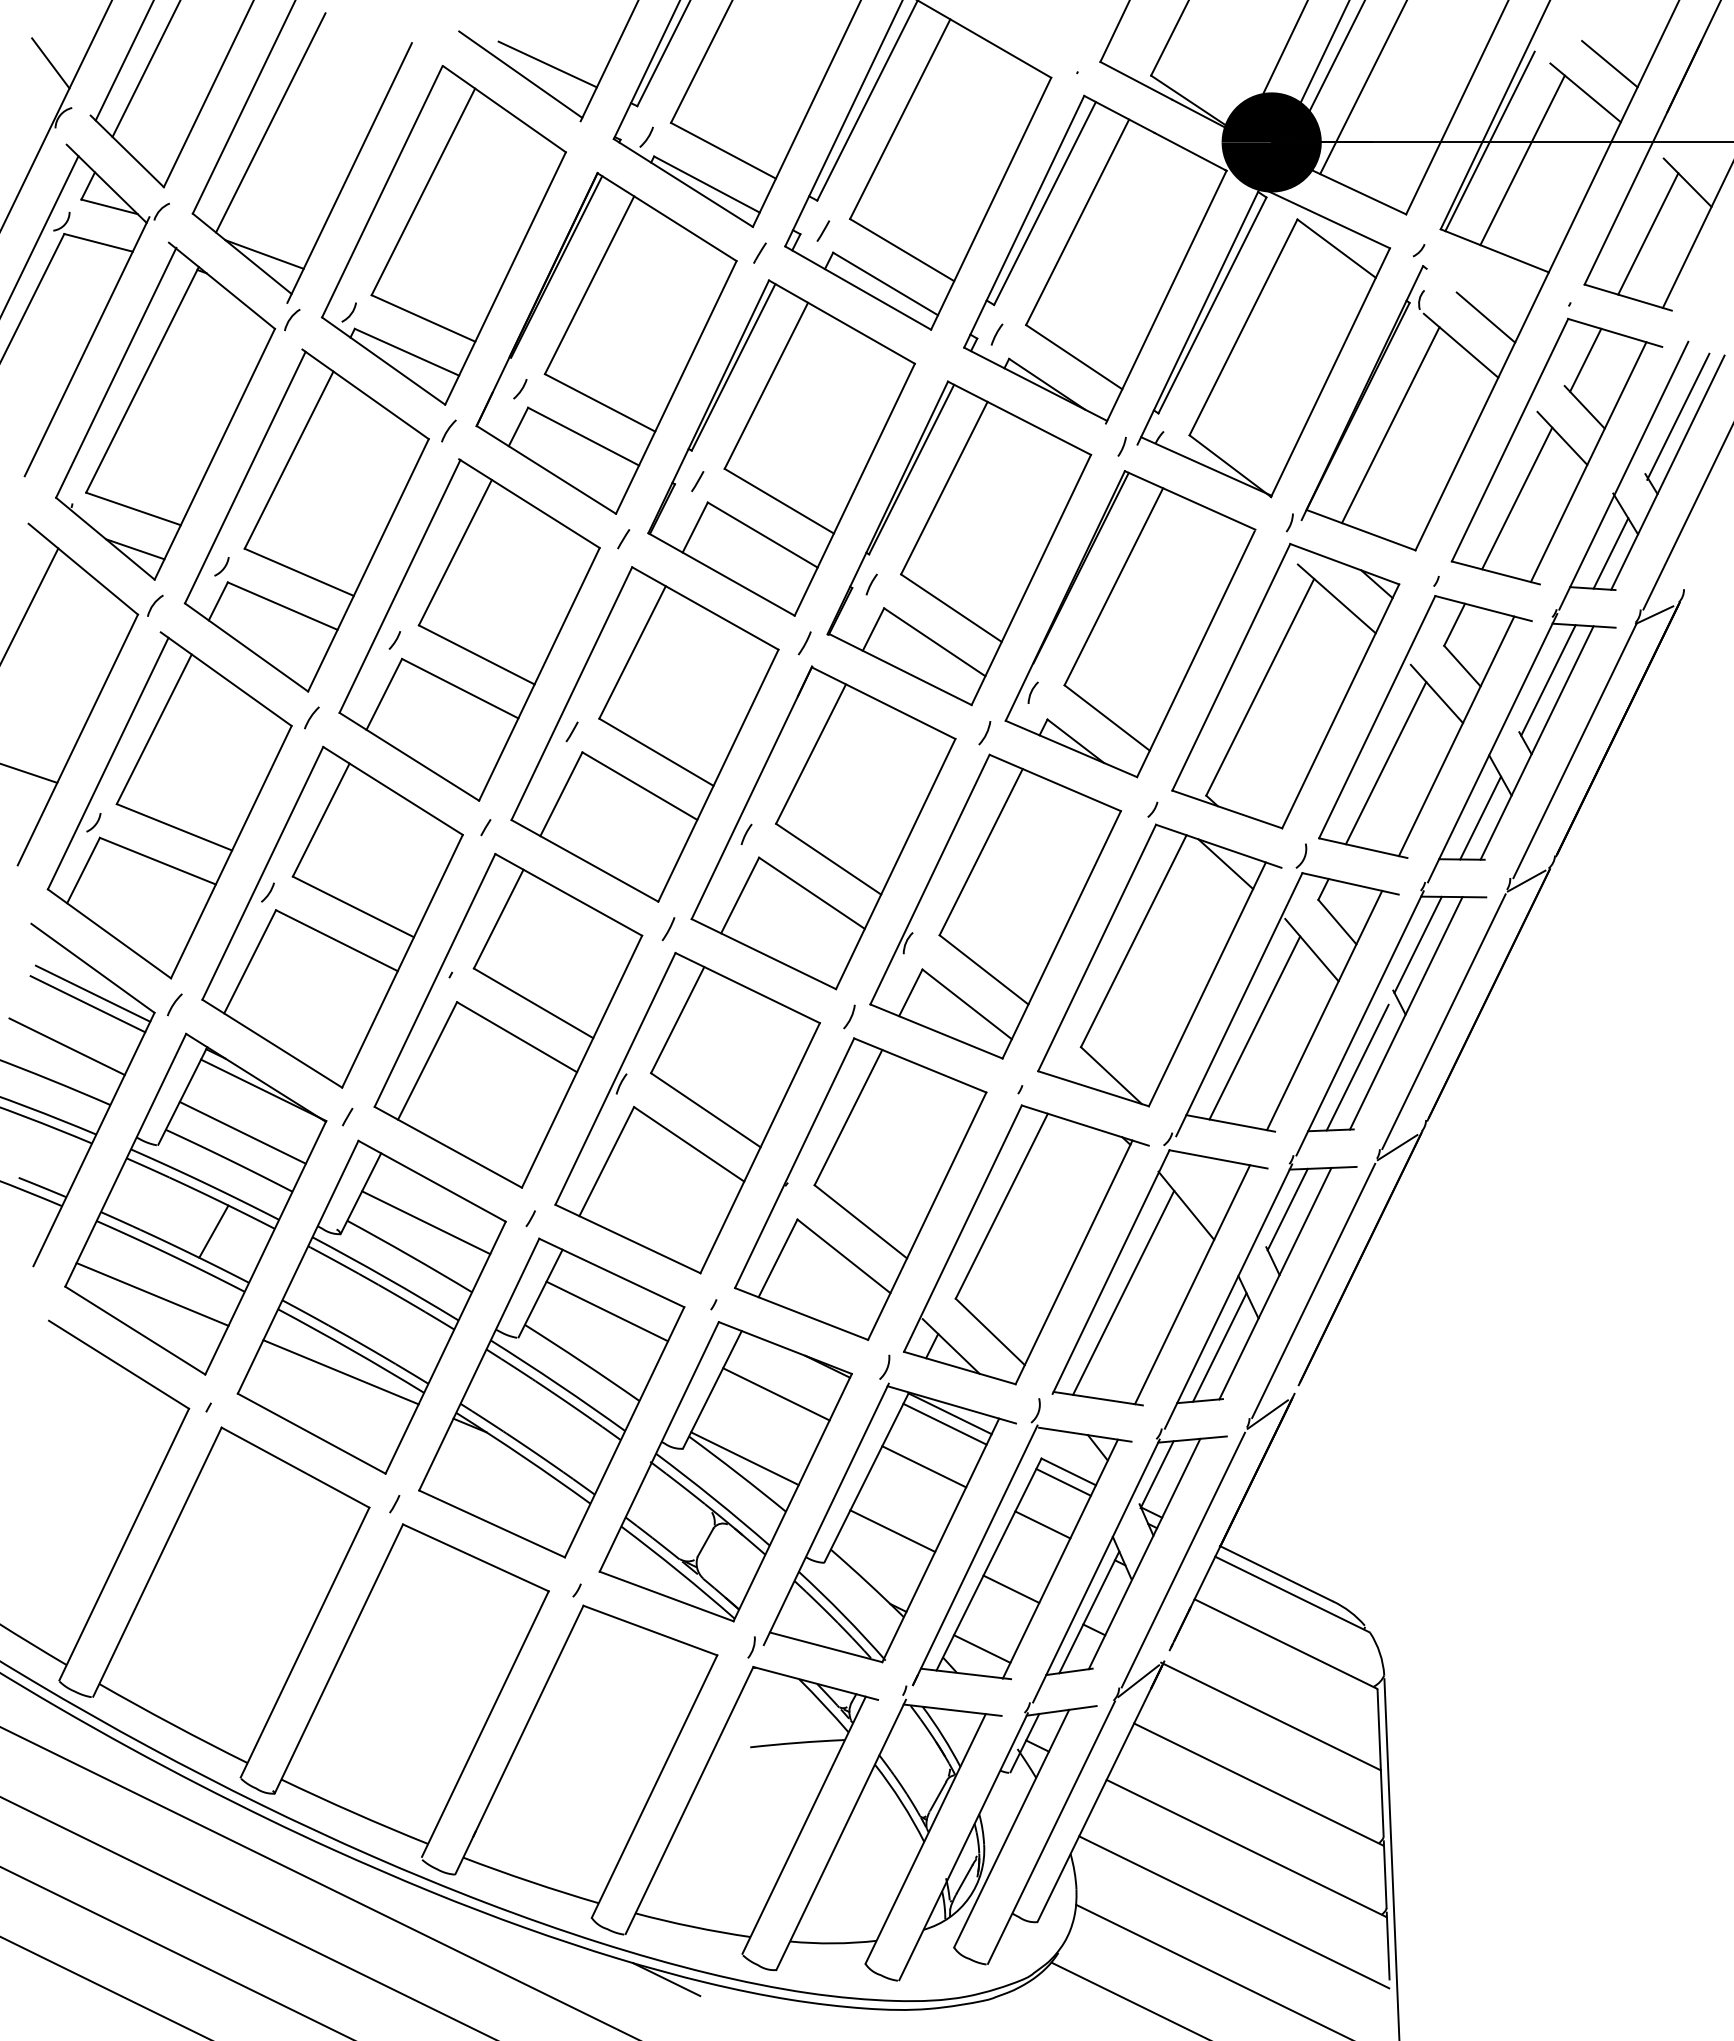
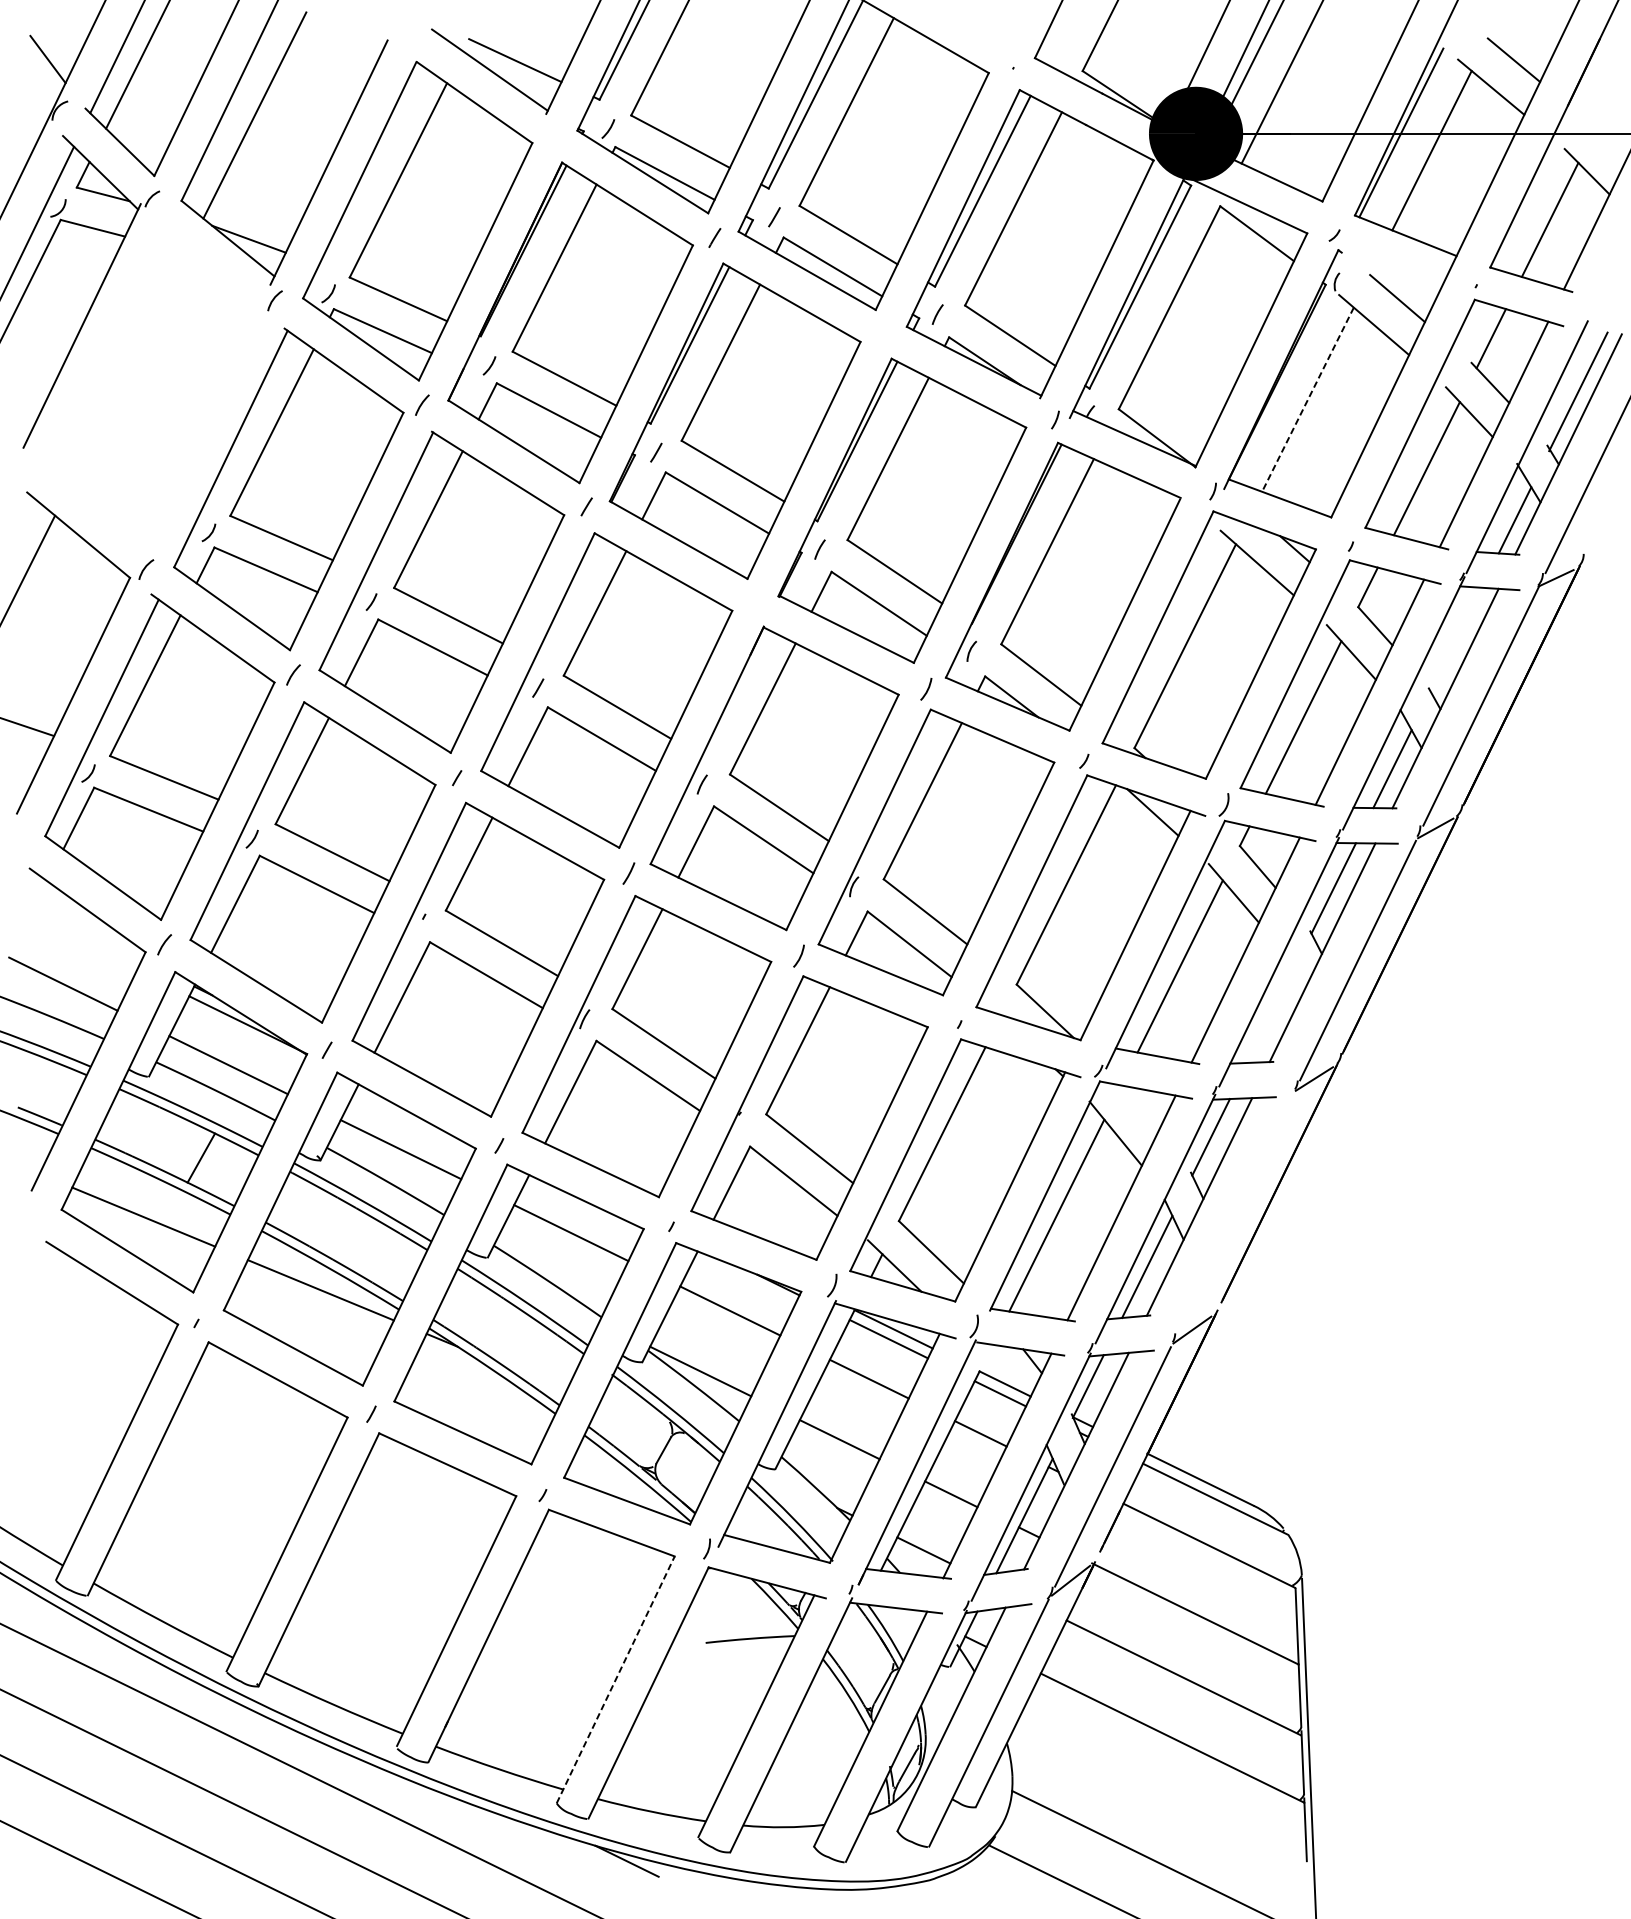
part: (165, 410) -> (155, 385), removed
line: (1390, 425) -> (1307, 400), solid -> dashed
line: (804, 643) -> (756, 605), removed
line: (1548, 680) -> (1456, 639), removed
line: (92, 993) -> (87, 934), removed
line: (87, 1004) -> (82, 944), removed
line: (1357, 1067) -> (1276, 1003), removed
line: (1313, 1290) -> (1235, 1213), removed
line: (654, 1786) -> (615, 1679), solid -> dashed
line: (1234, 1912) -> (1161, 1798), removed

